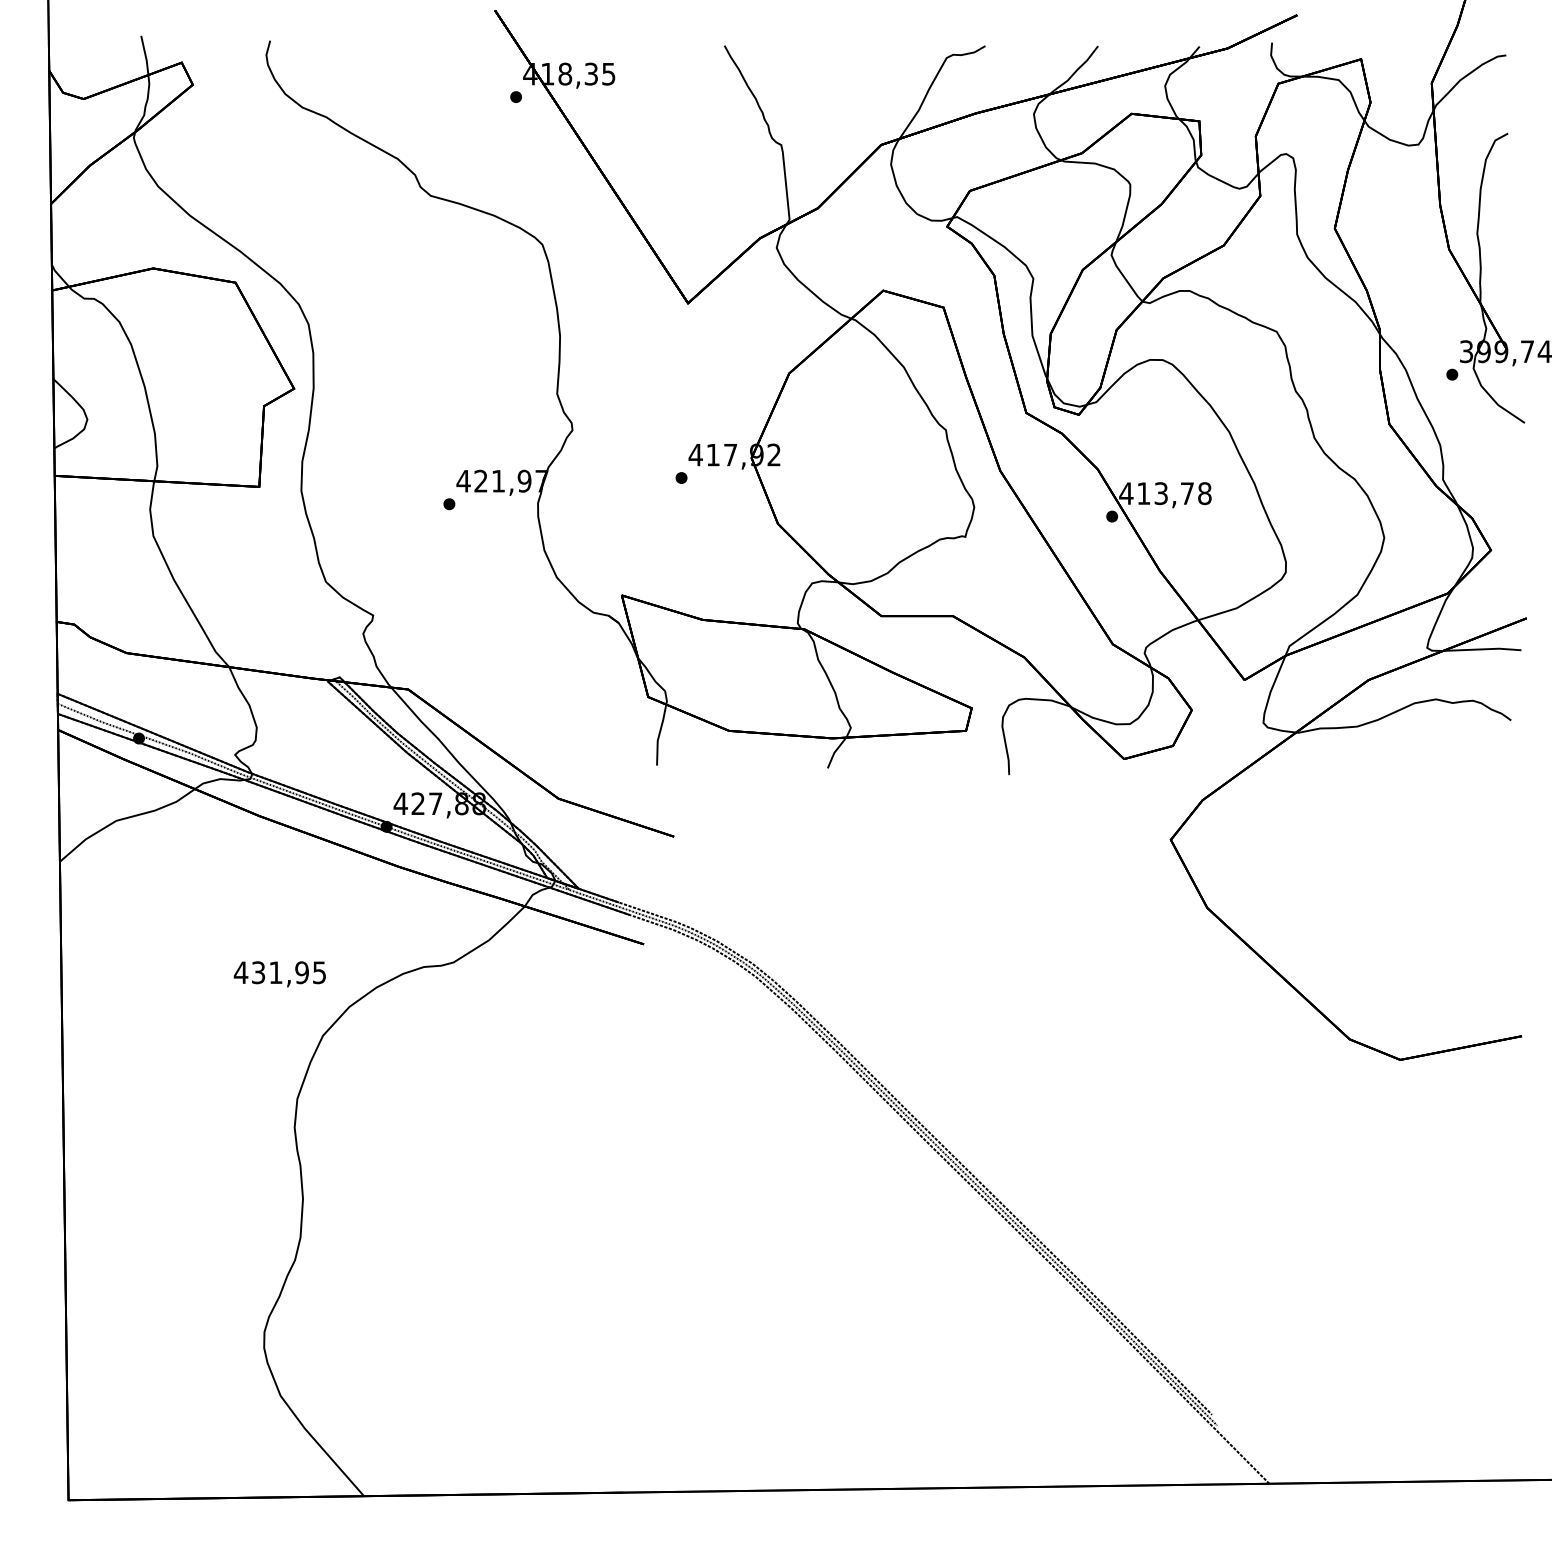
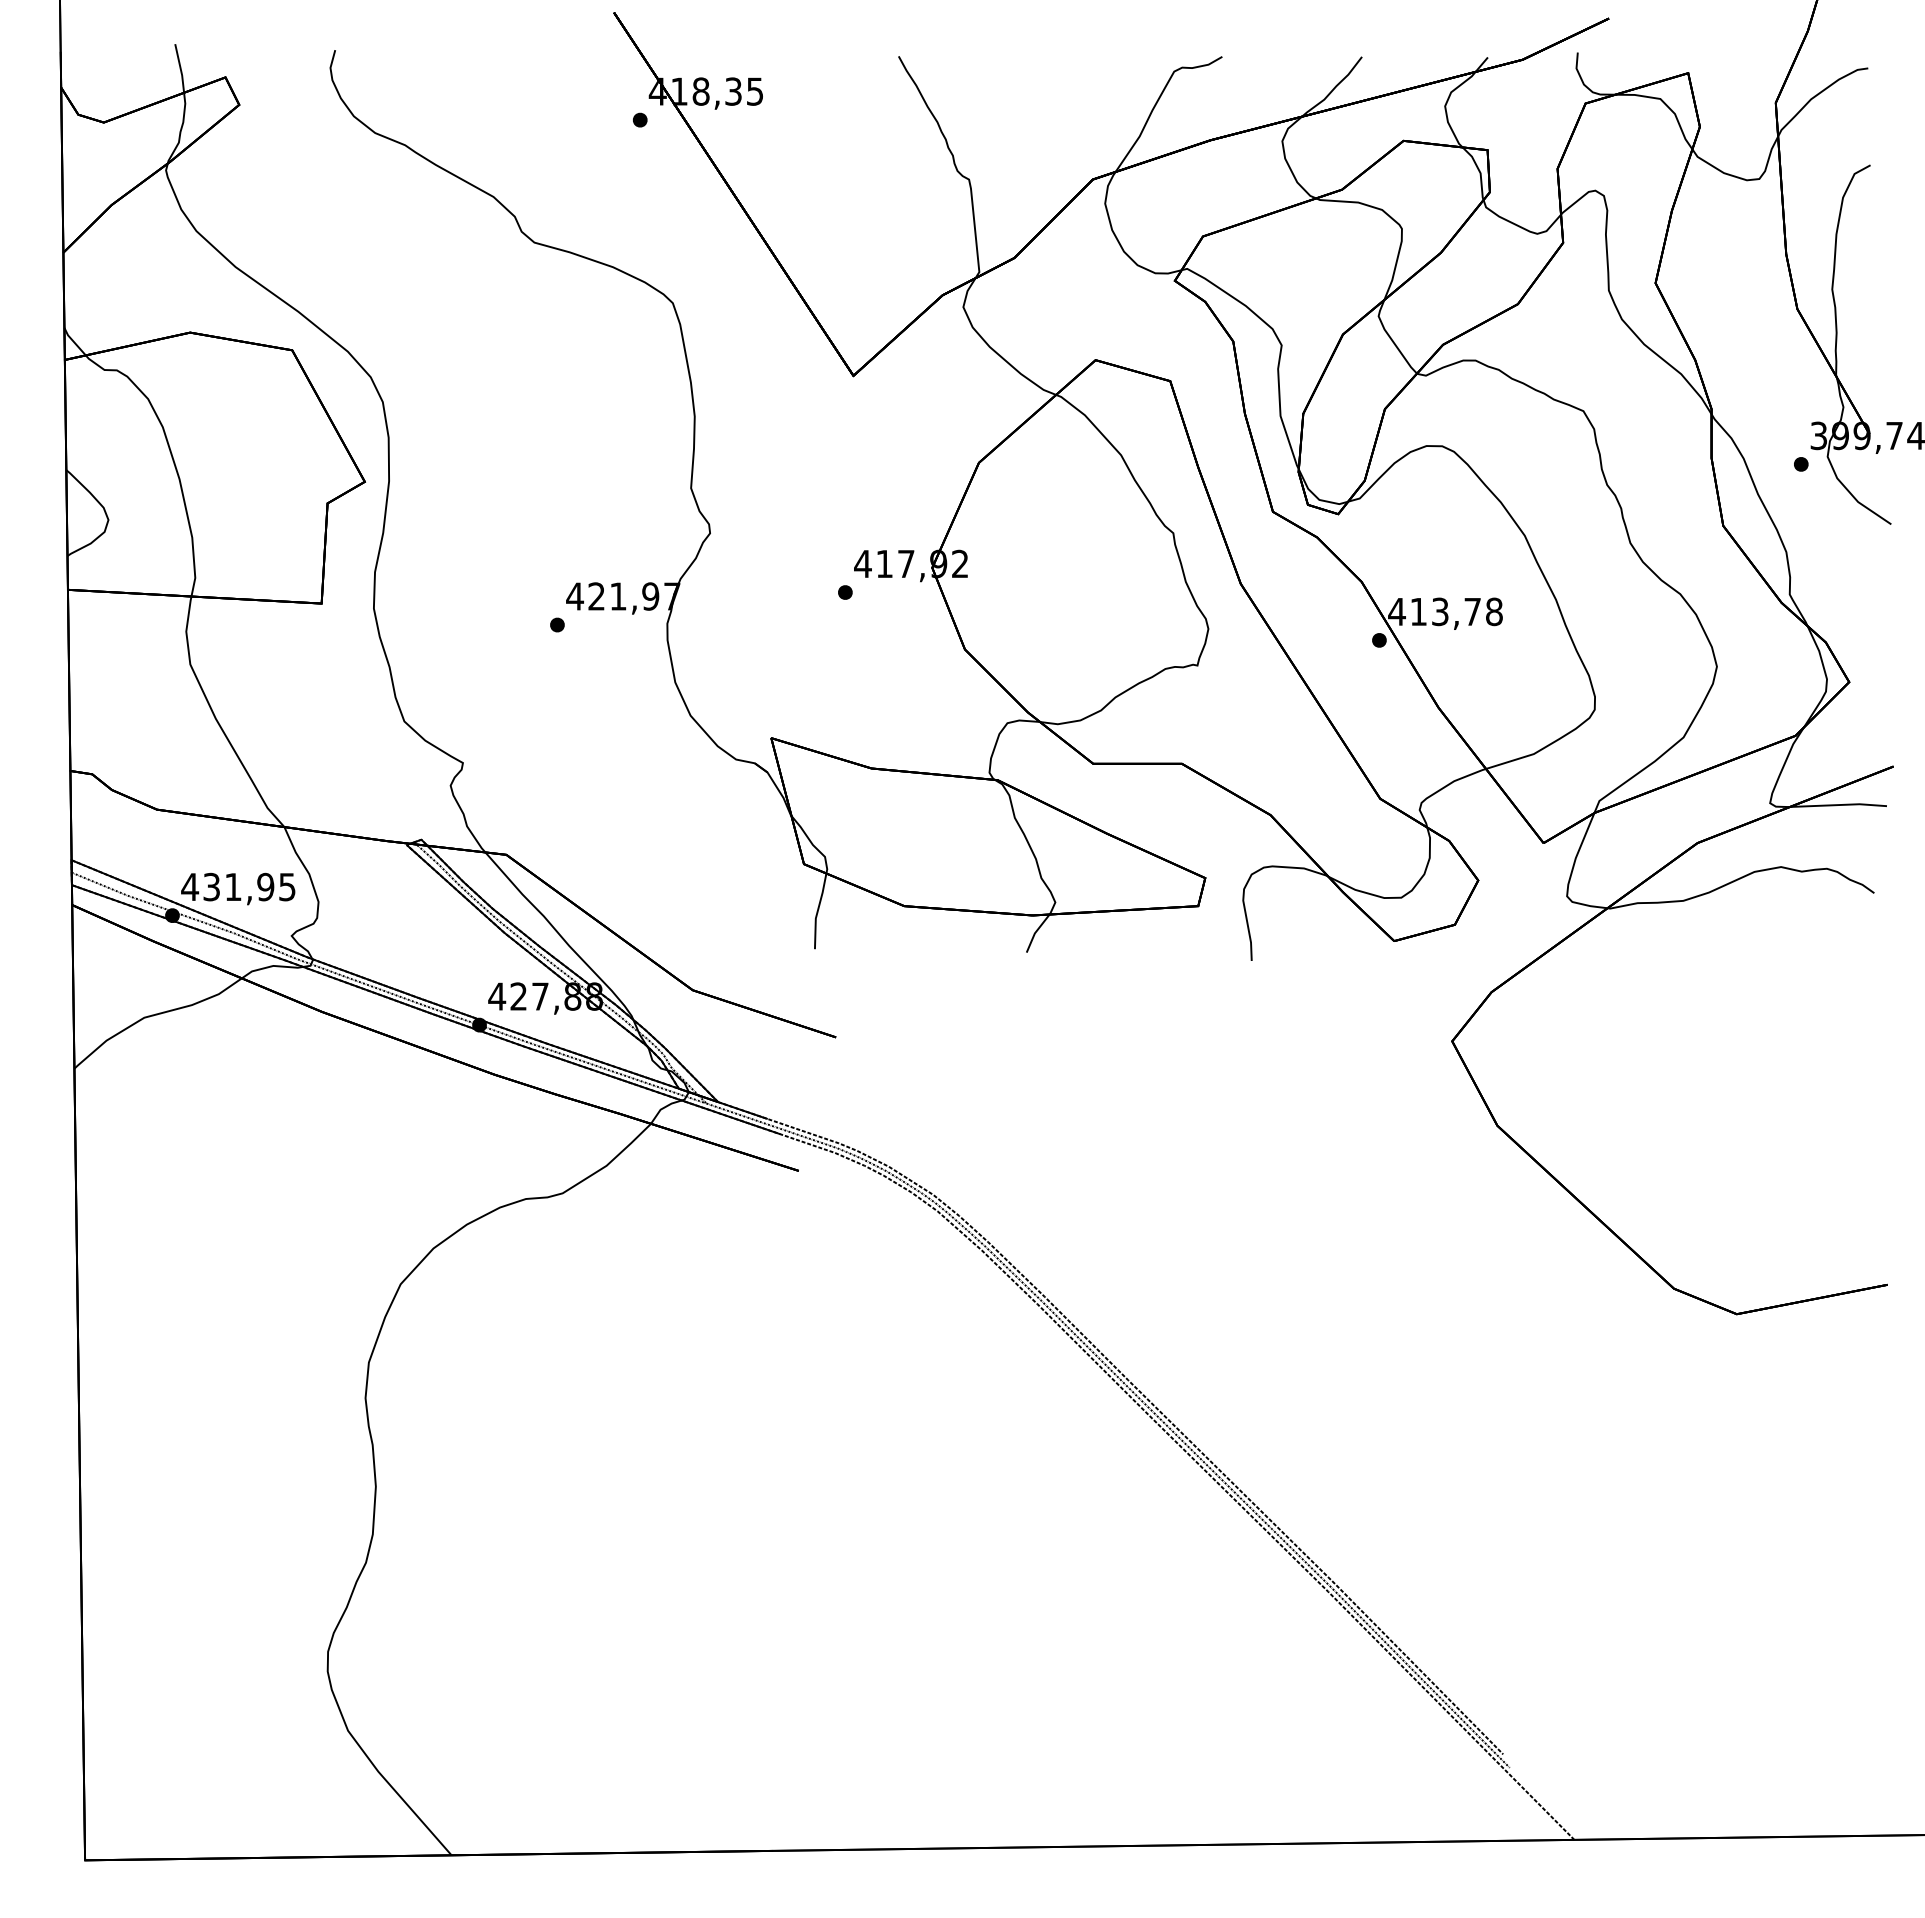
text: (280, 973) -> (238, 888), moved

